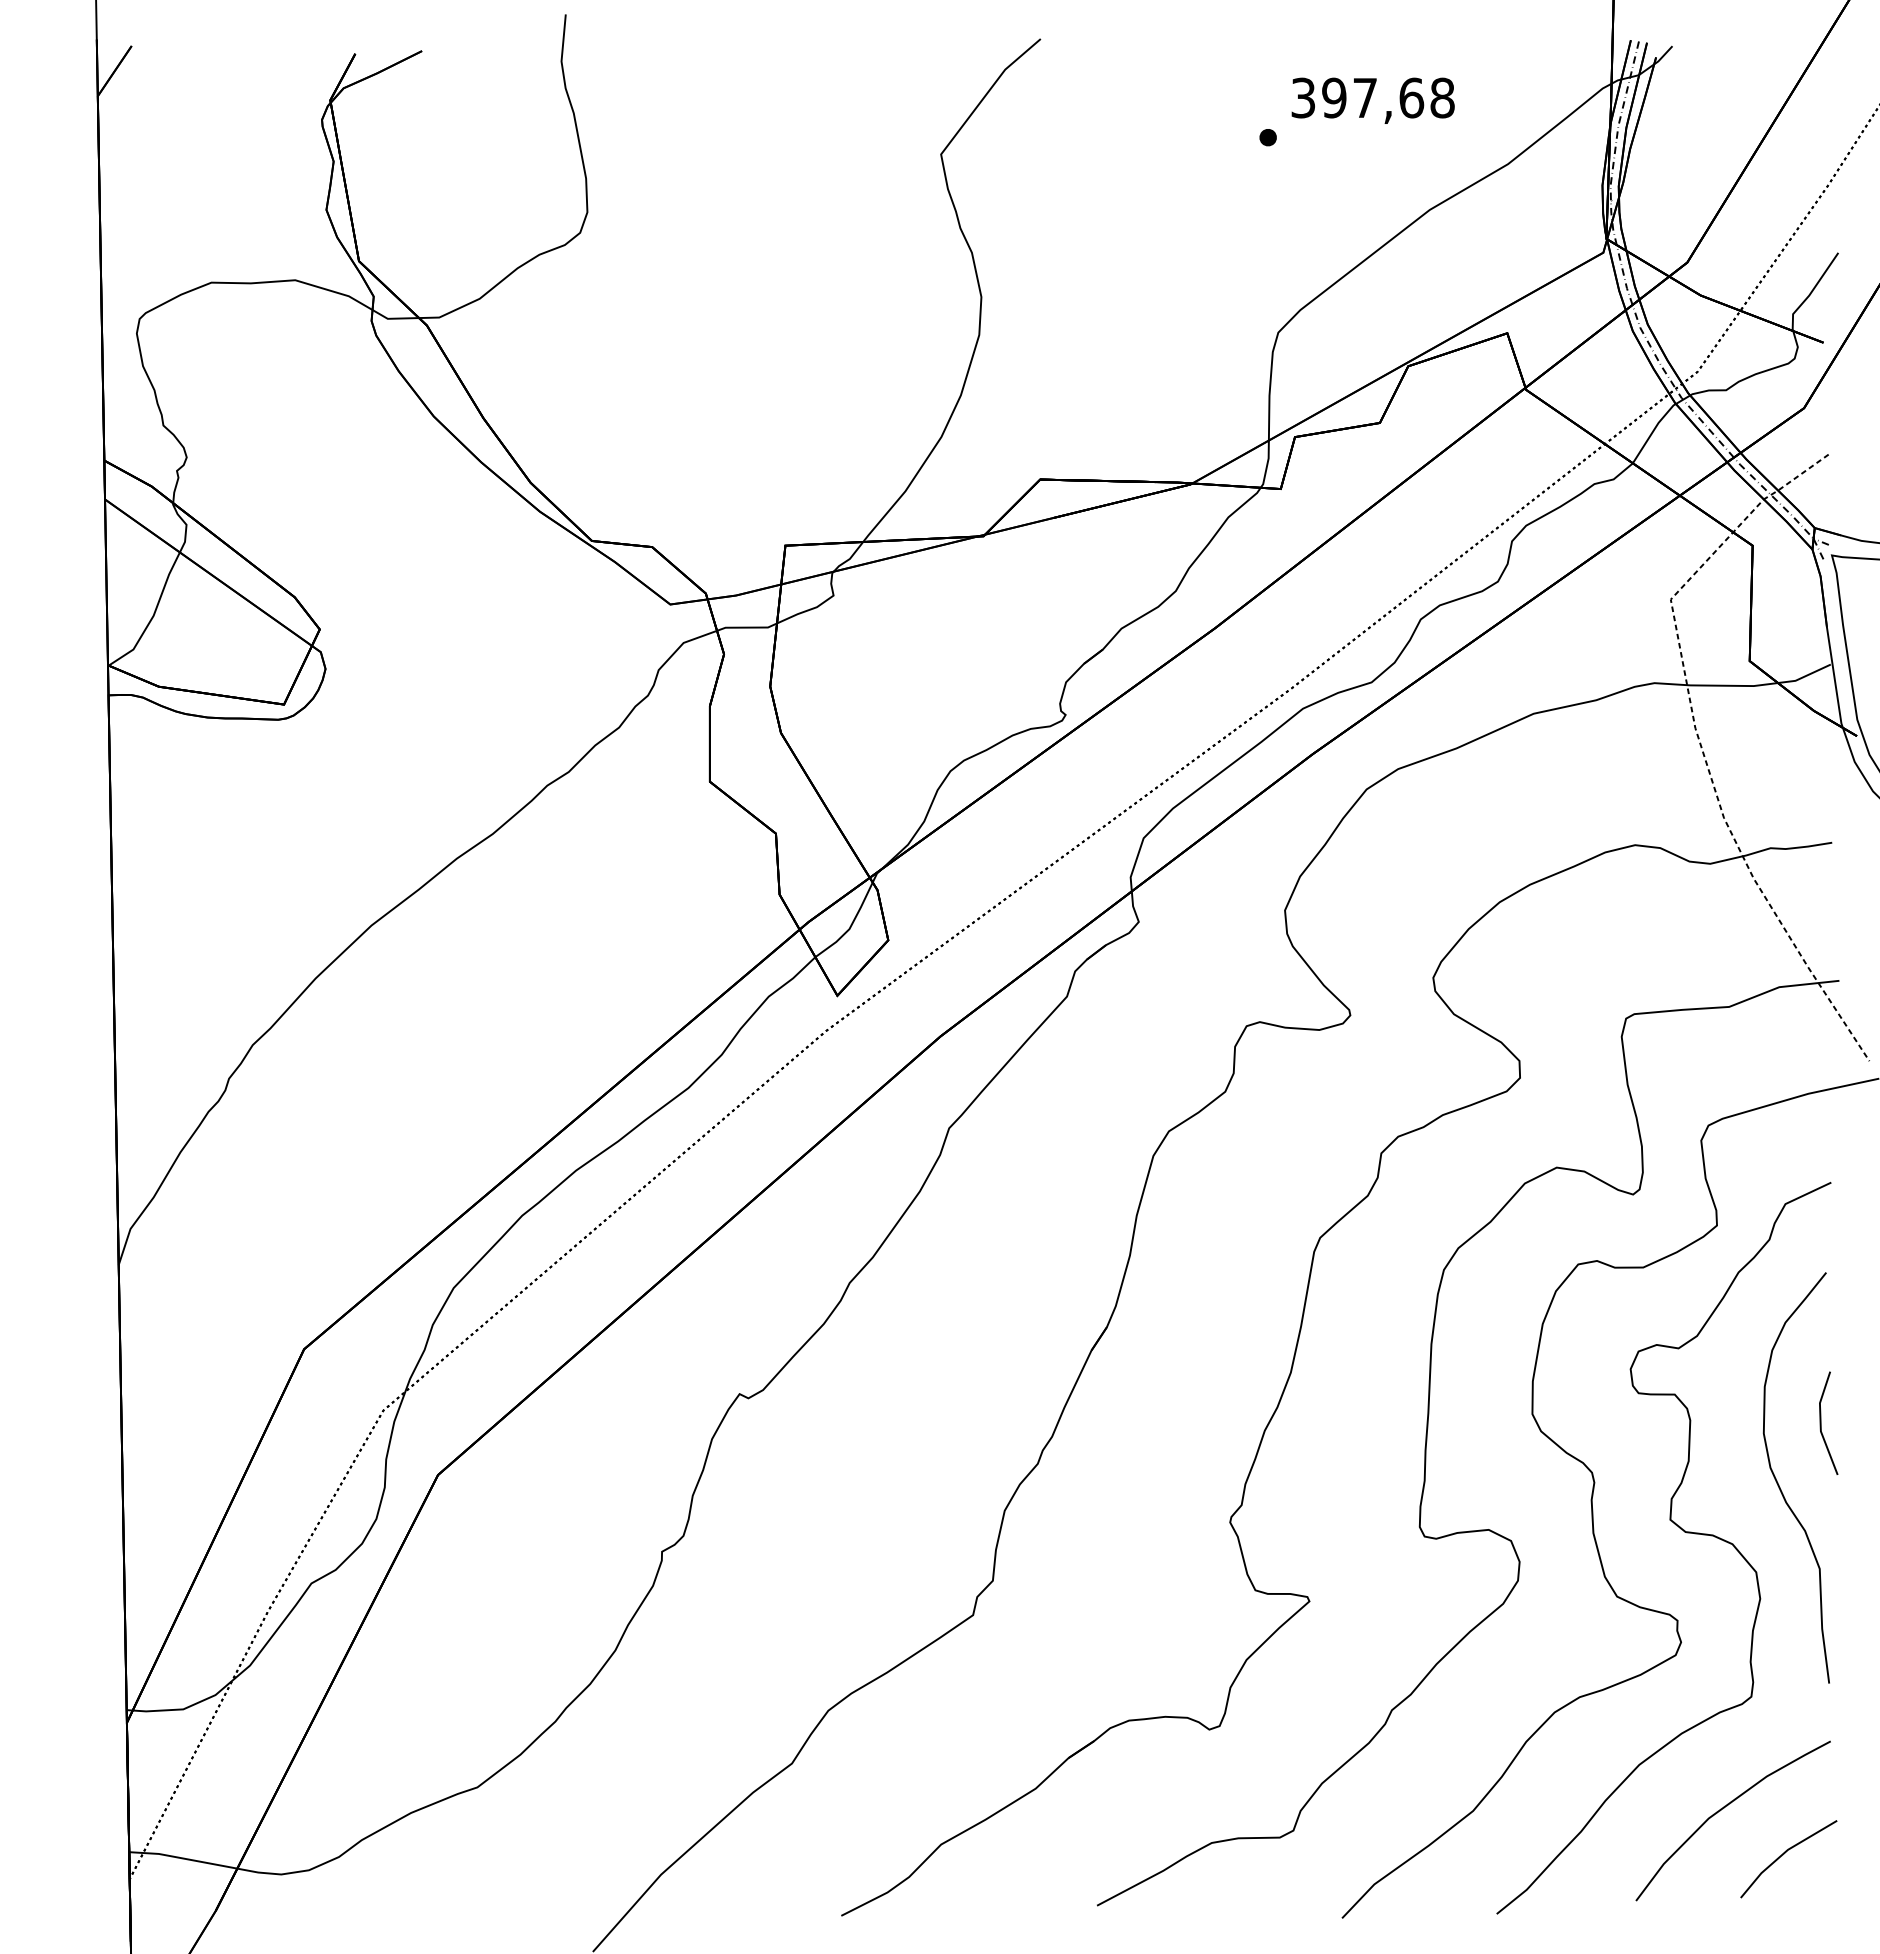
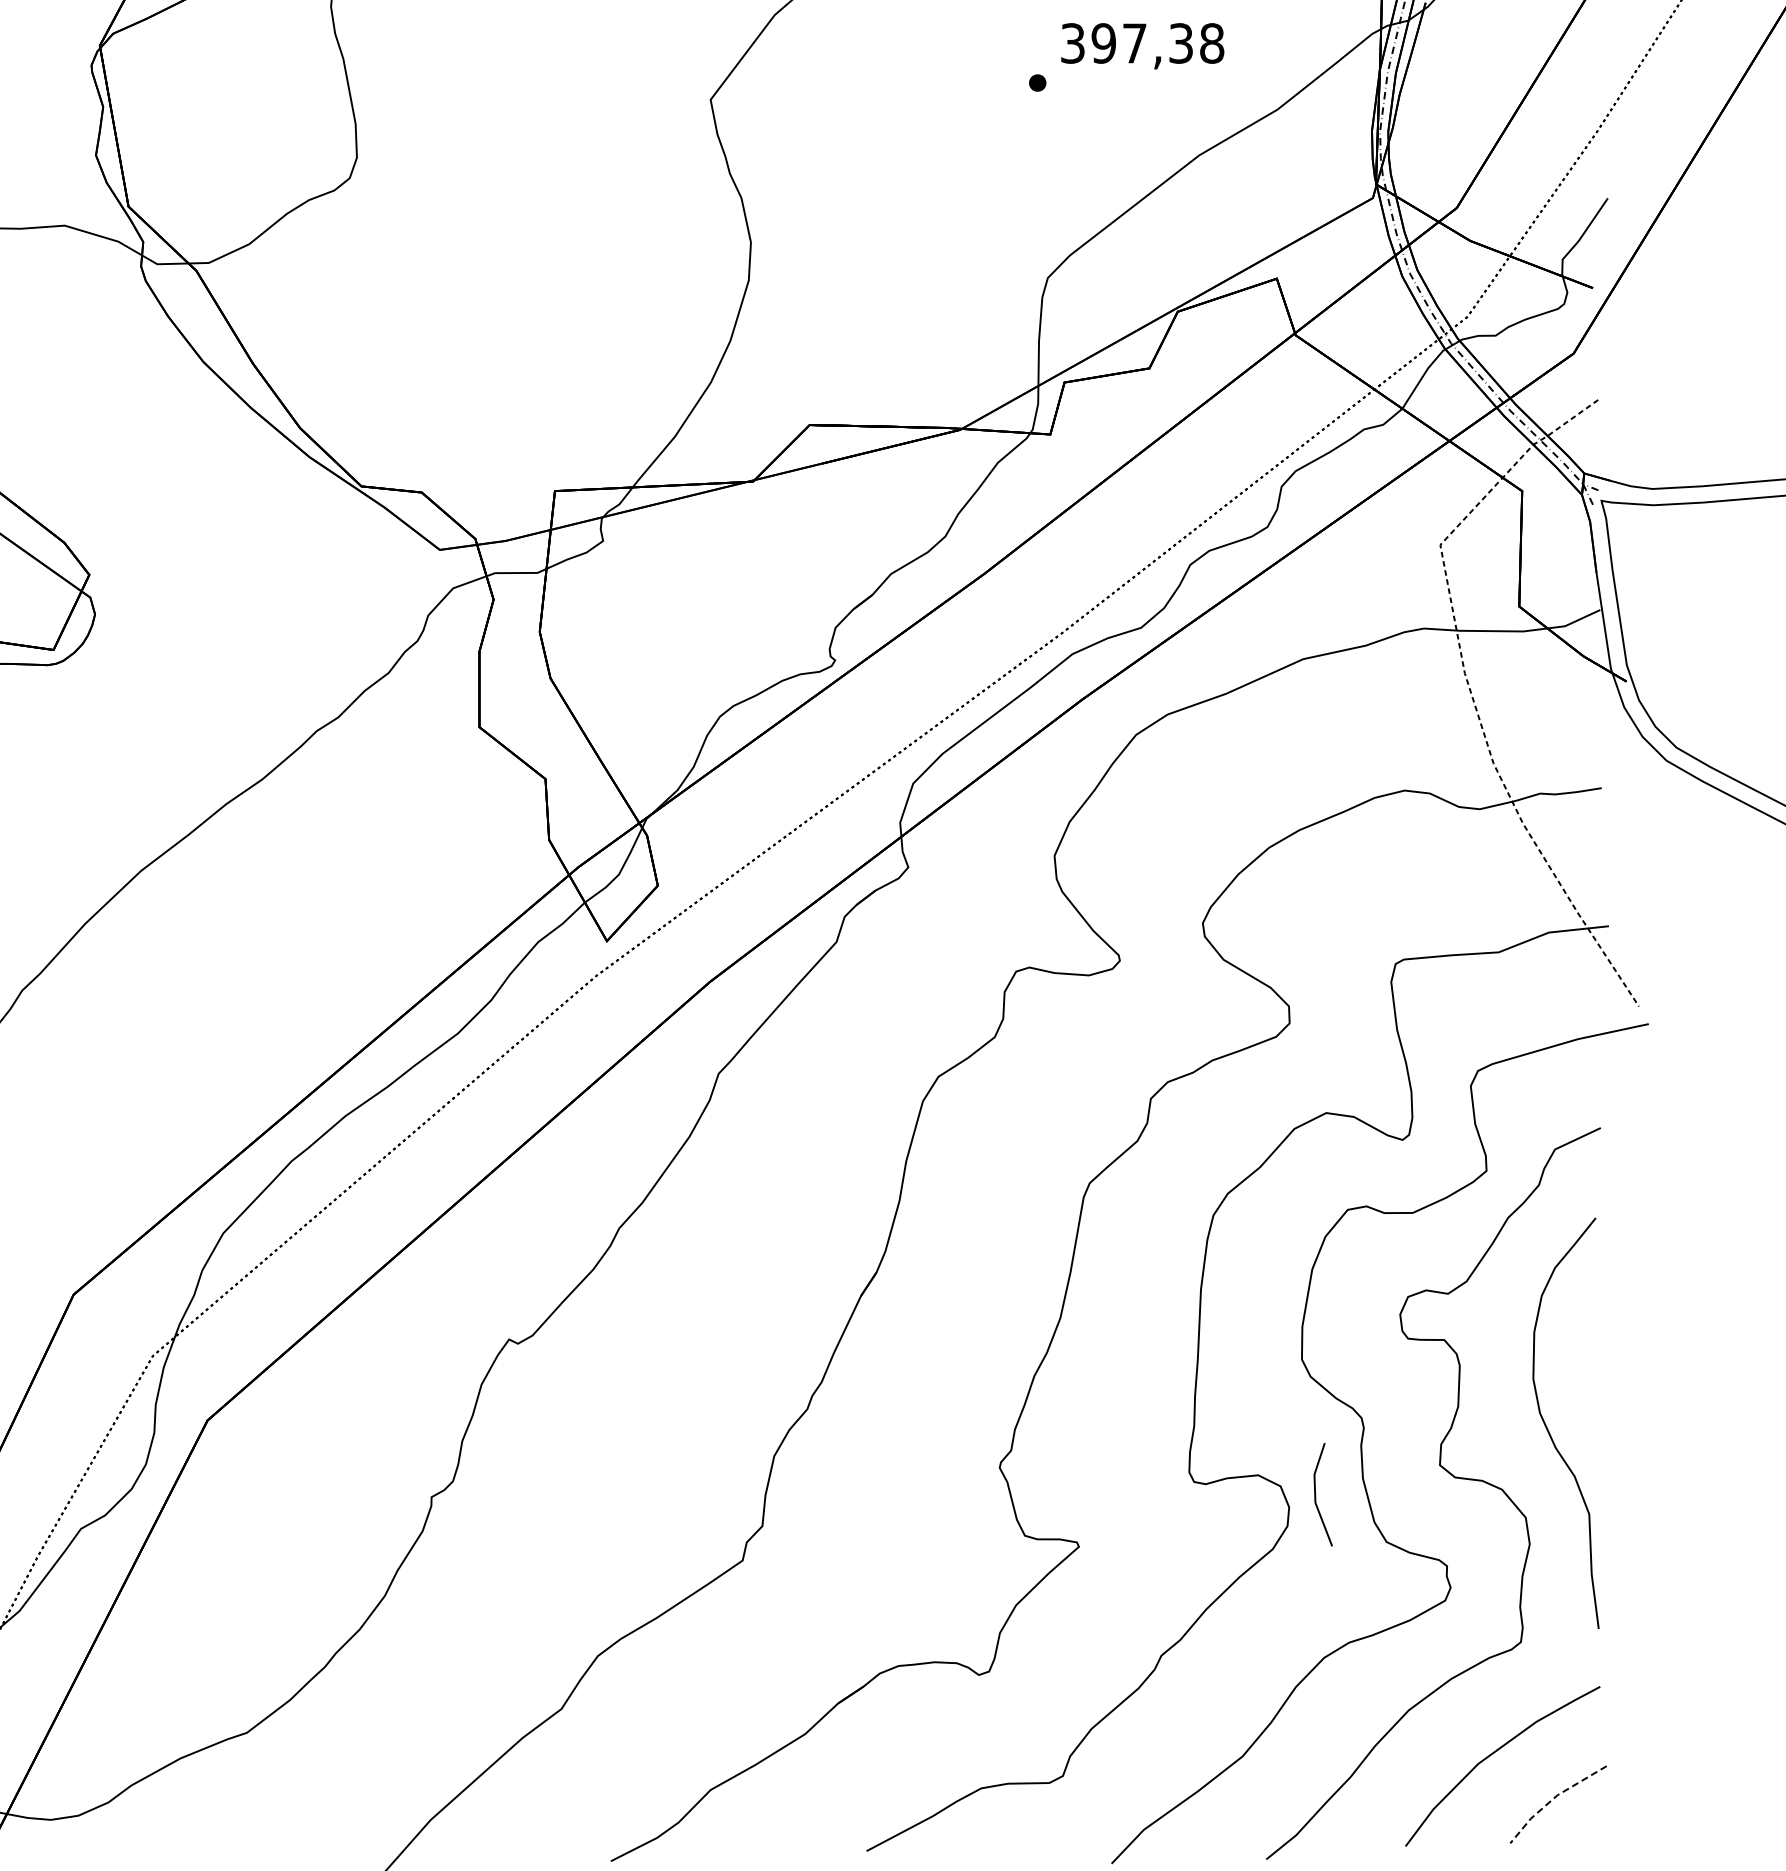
text: (1411, 97) -> (1181, 42), 397,68 -> 397,38
line: (1821, 1422) -> (1316, 1493), moved
line: (1783, 1853) -> (1553, 1798), solid -> dashed

